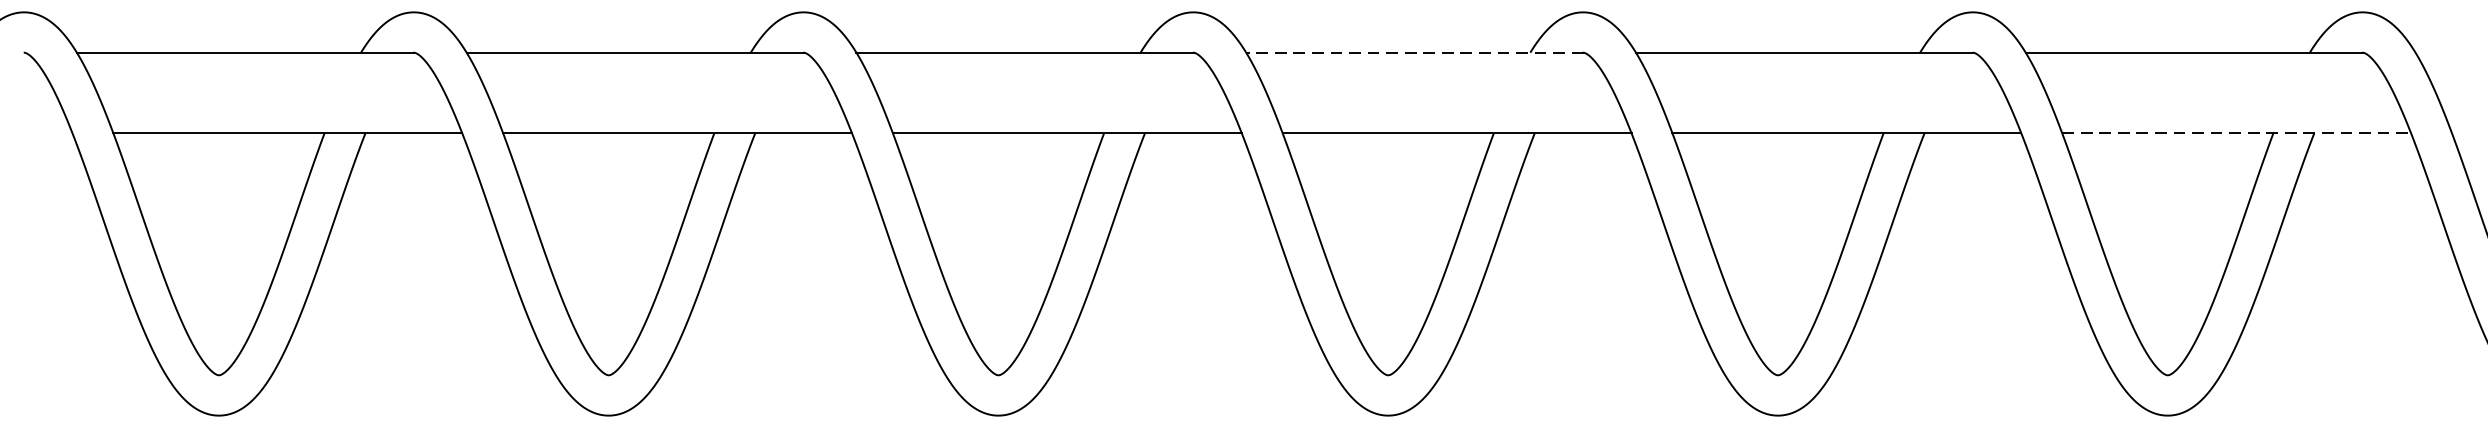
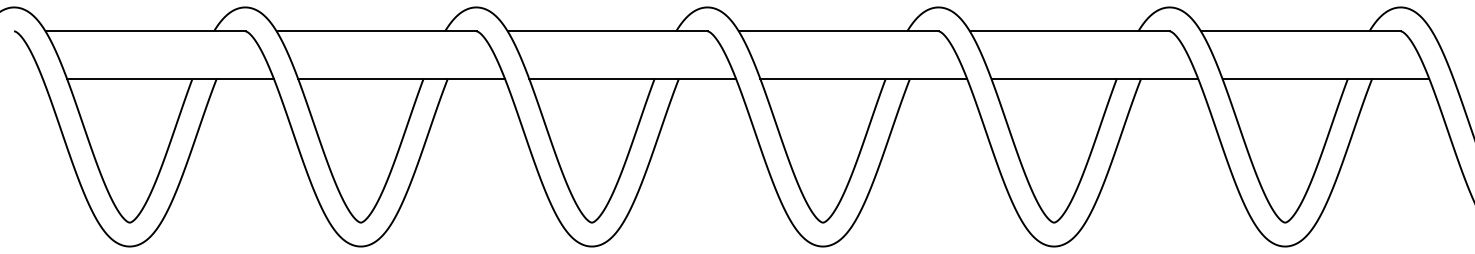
line: (1414, 52) -> (838, 31), dashed -> solid
line: (2237, 133) -> (1326, 79), dashed -> solid

